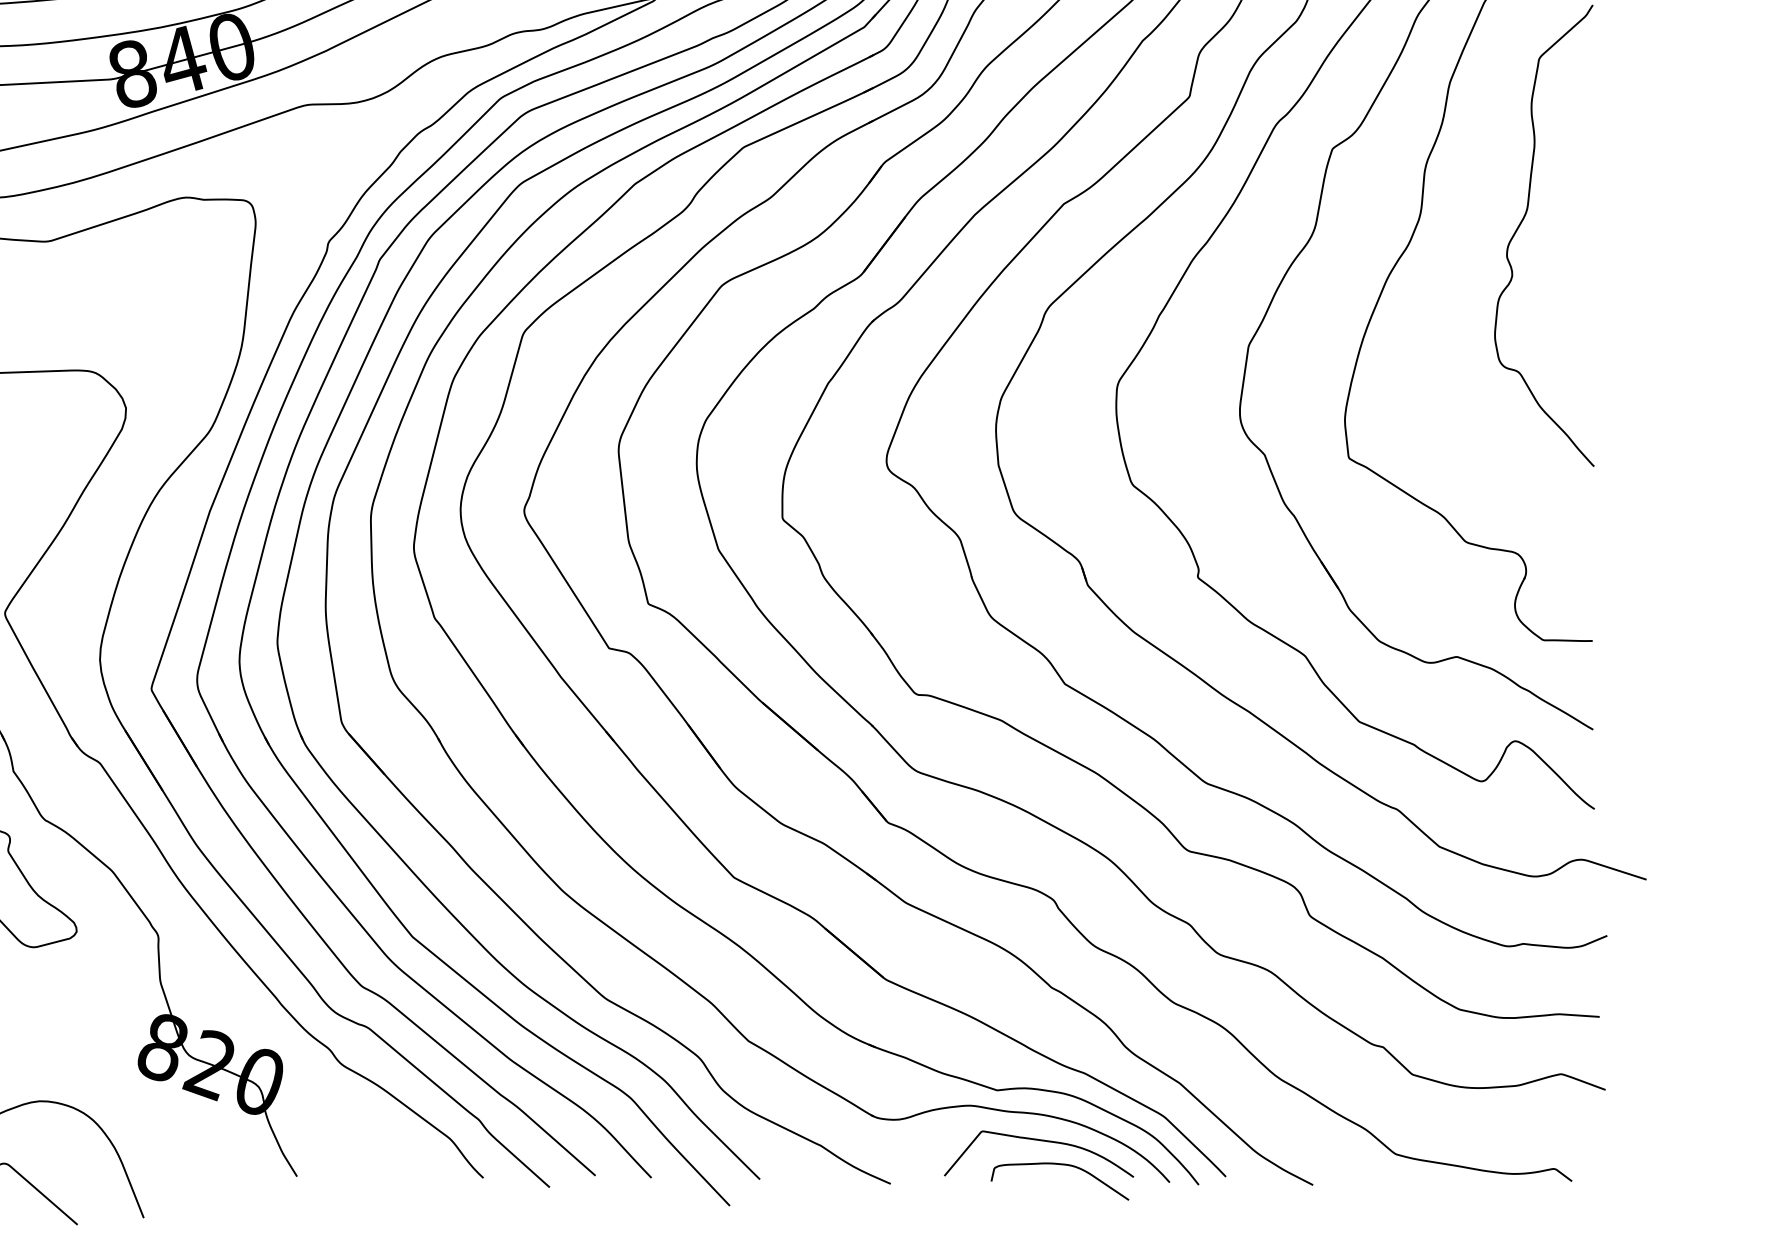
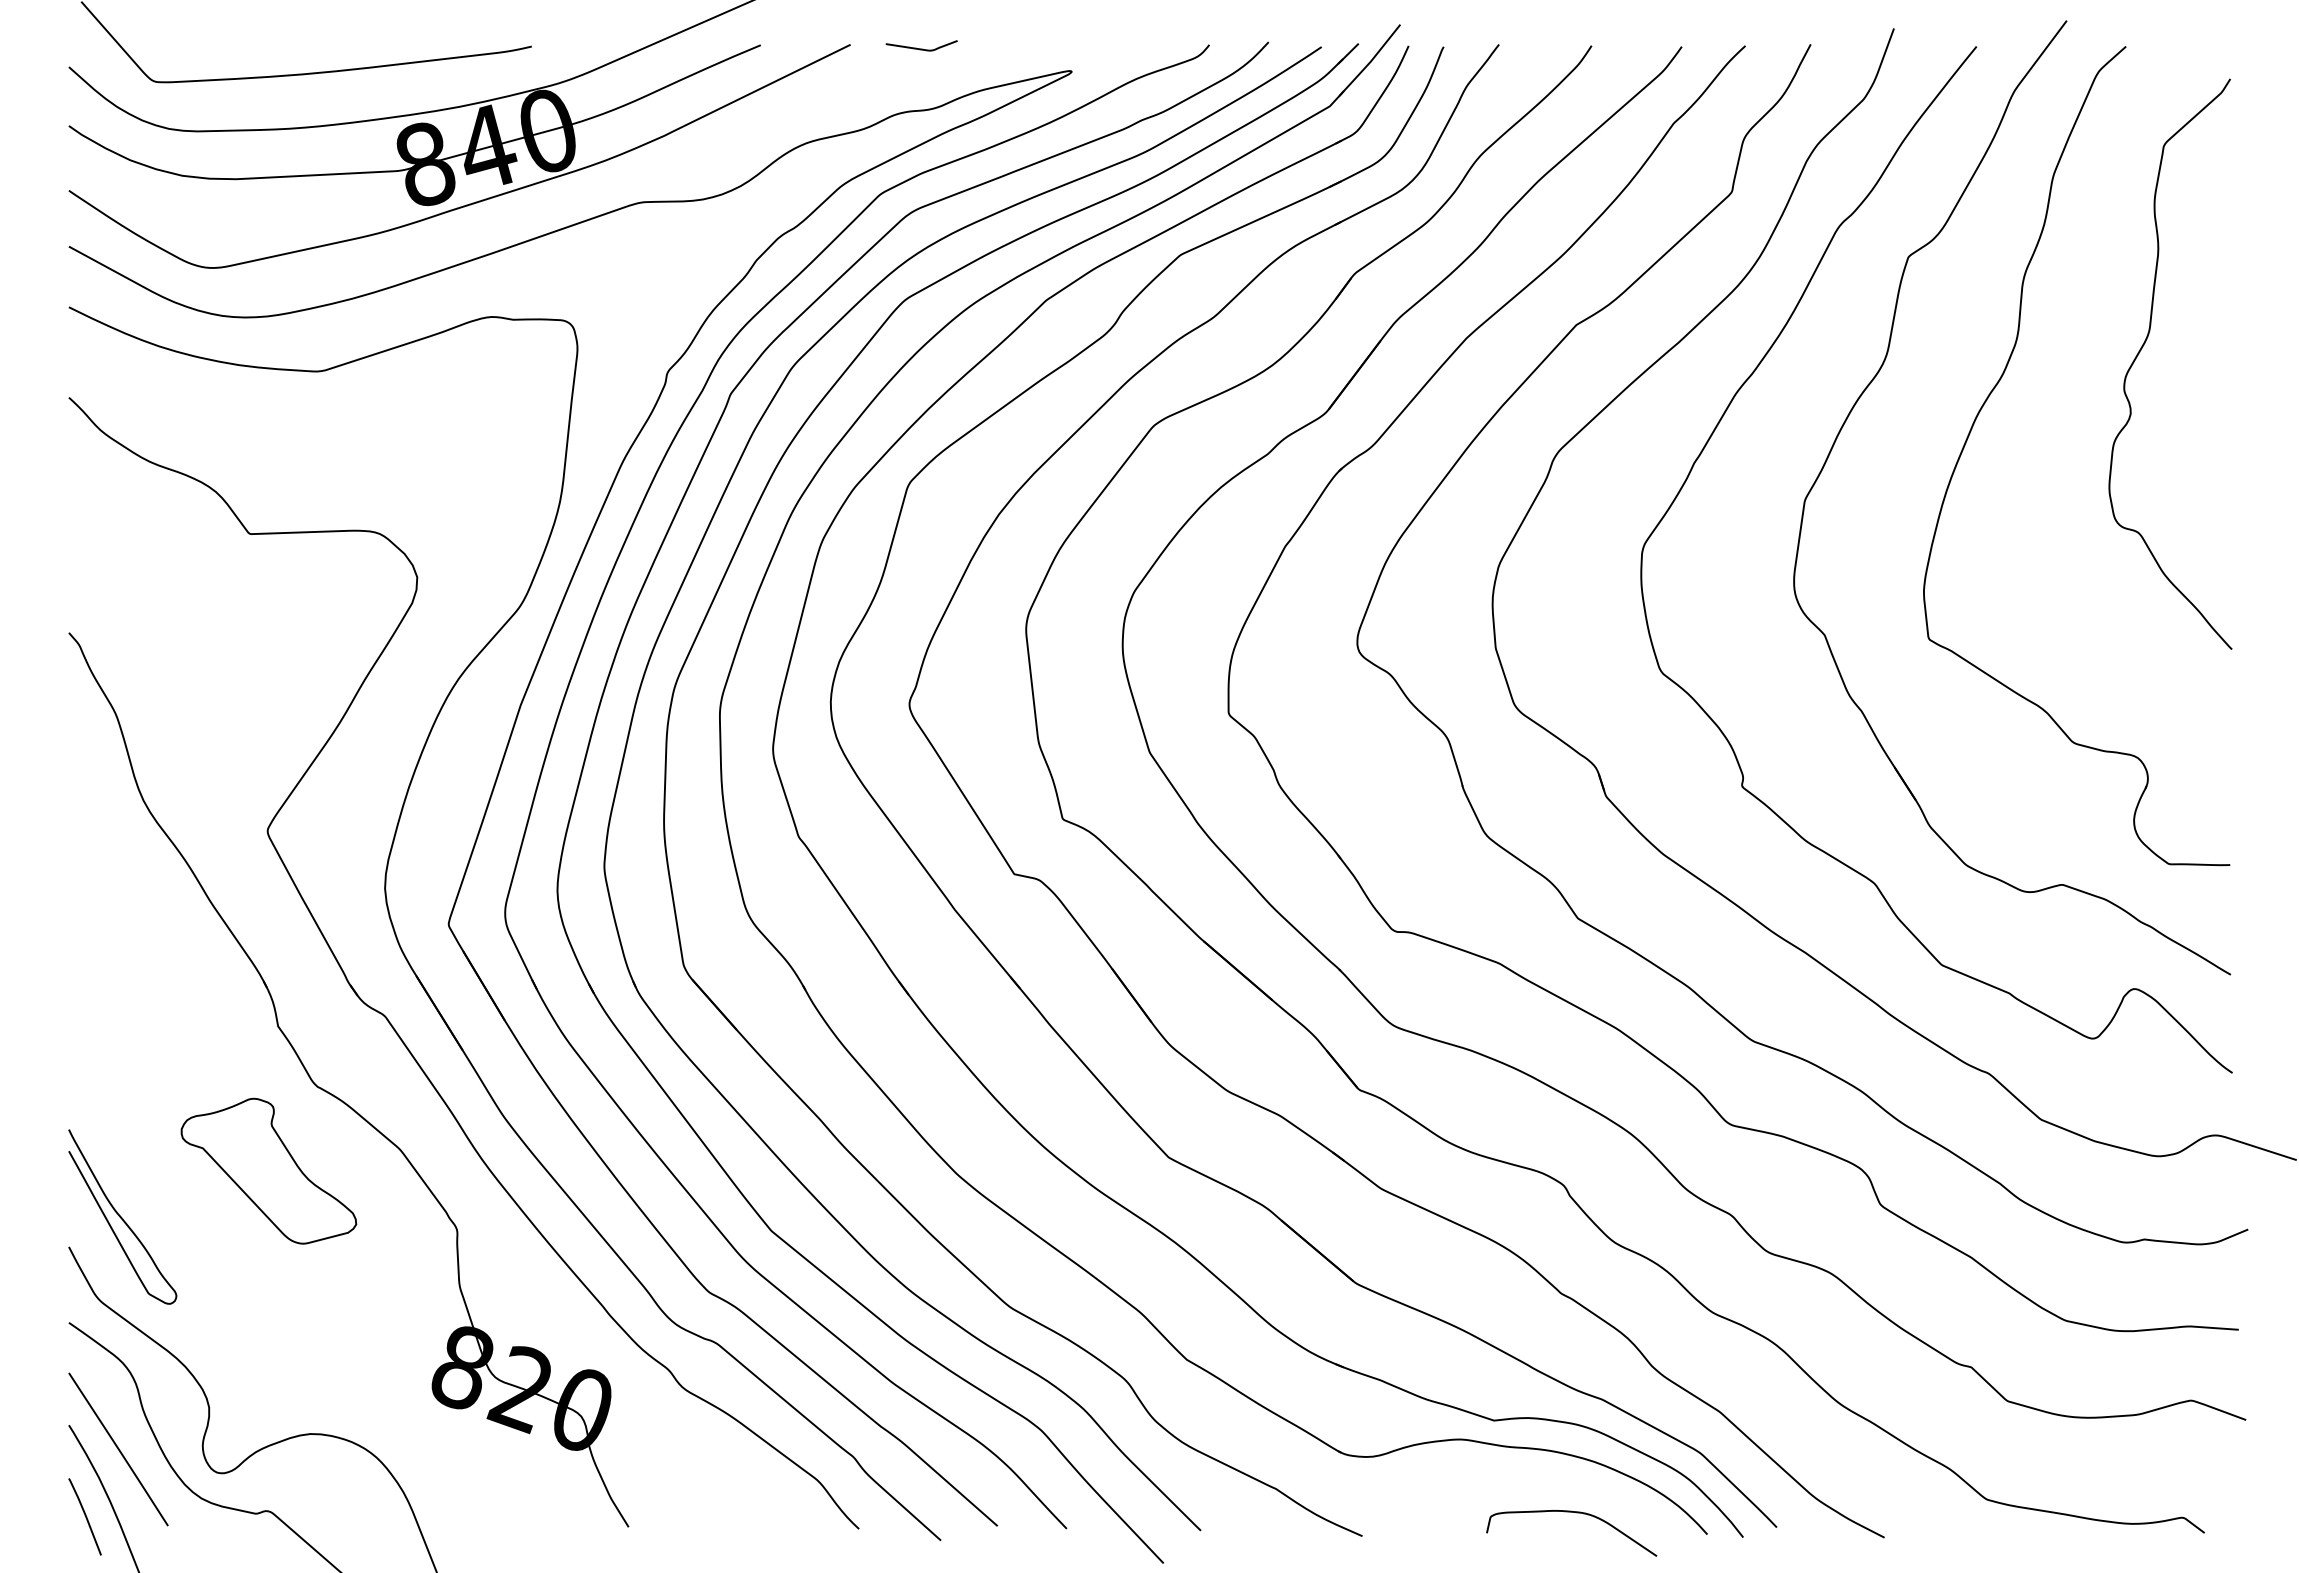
curve: (1040, 1141) -> (1547, 1483), removed

